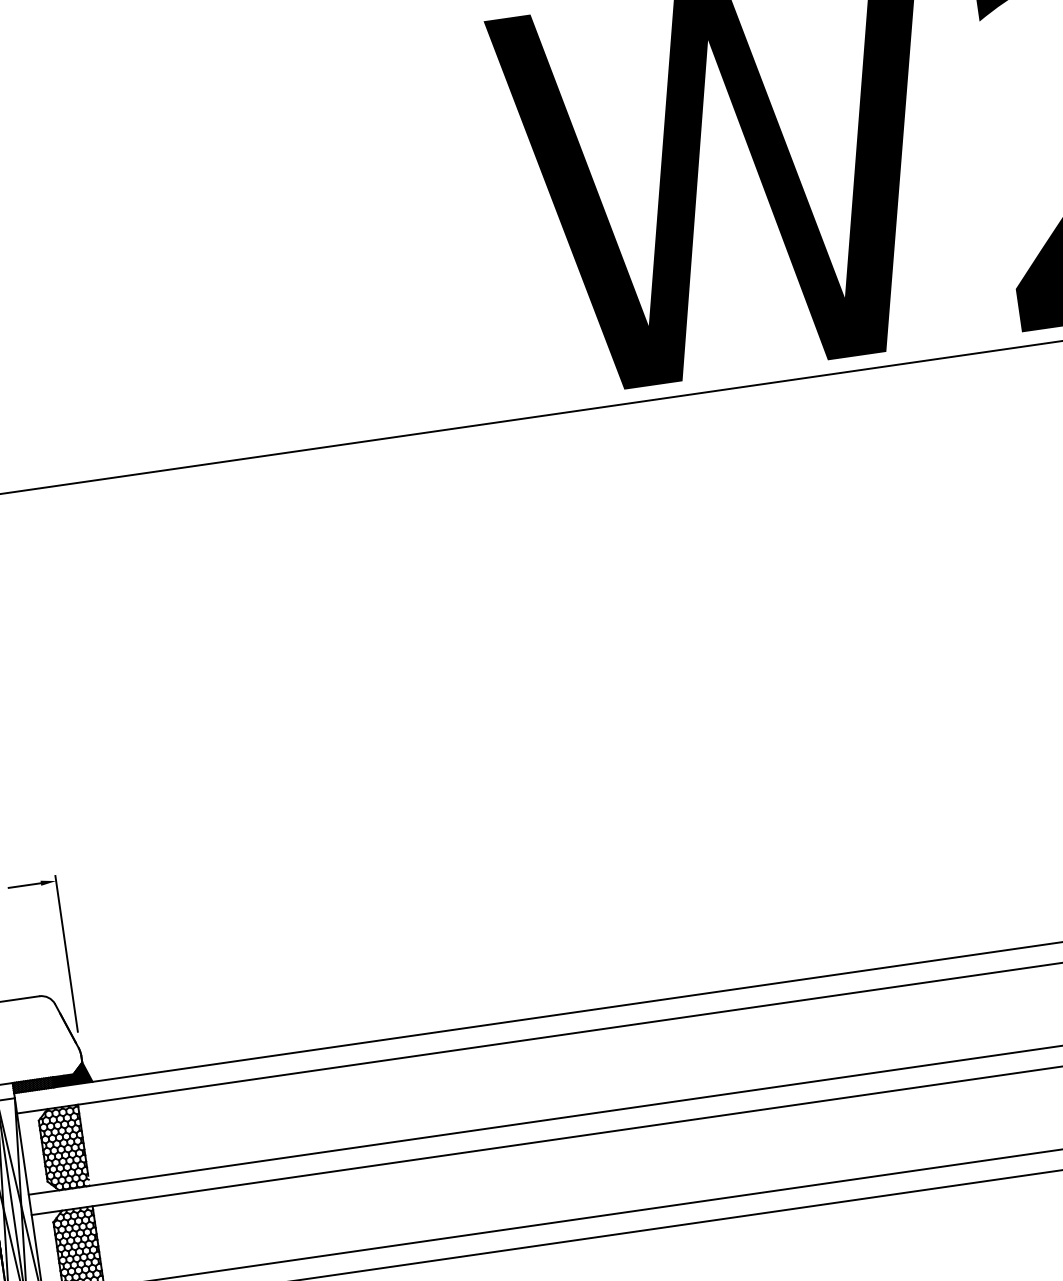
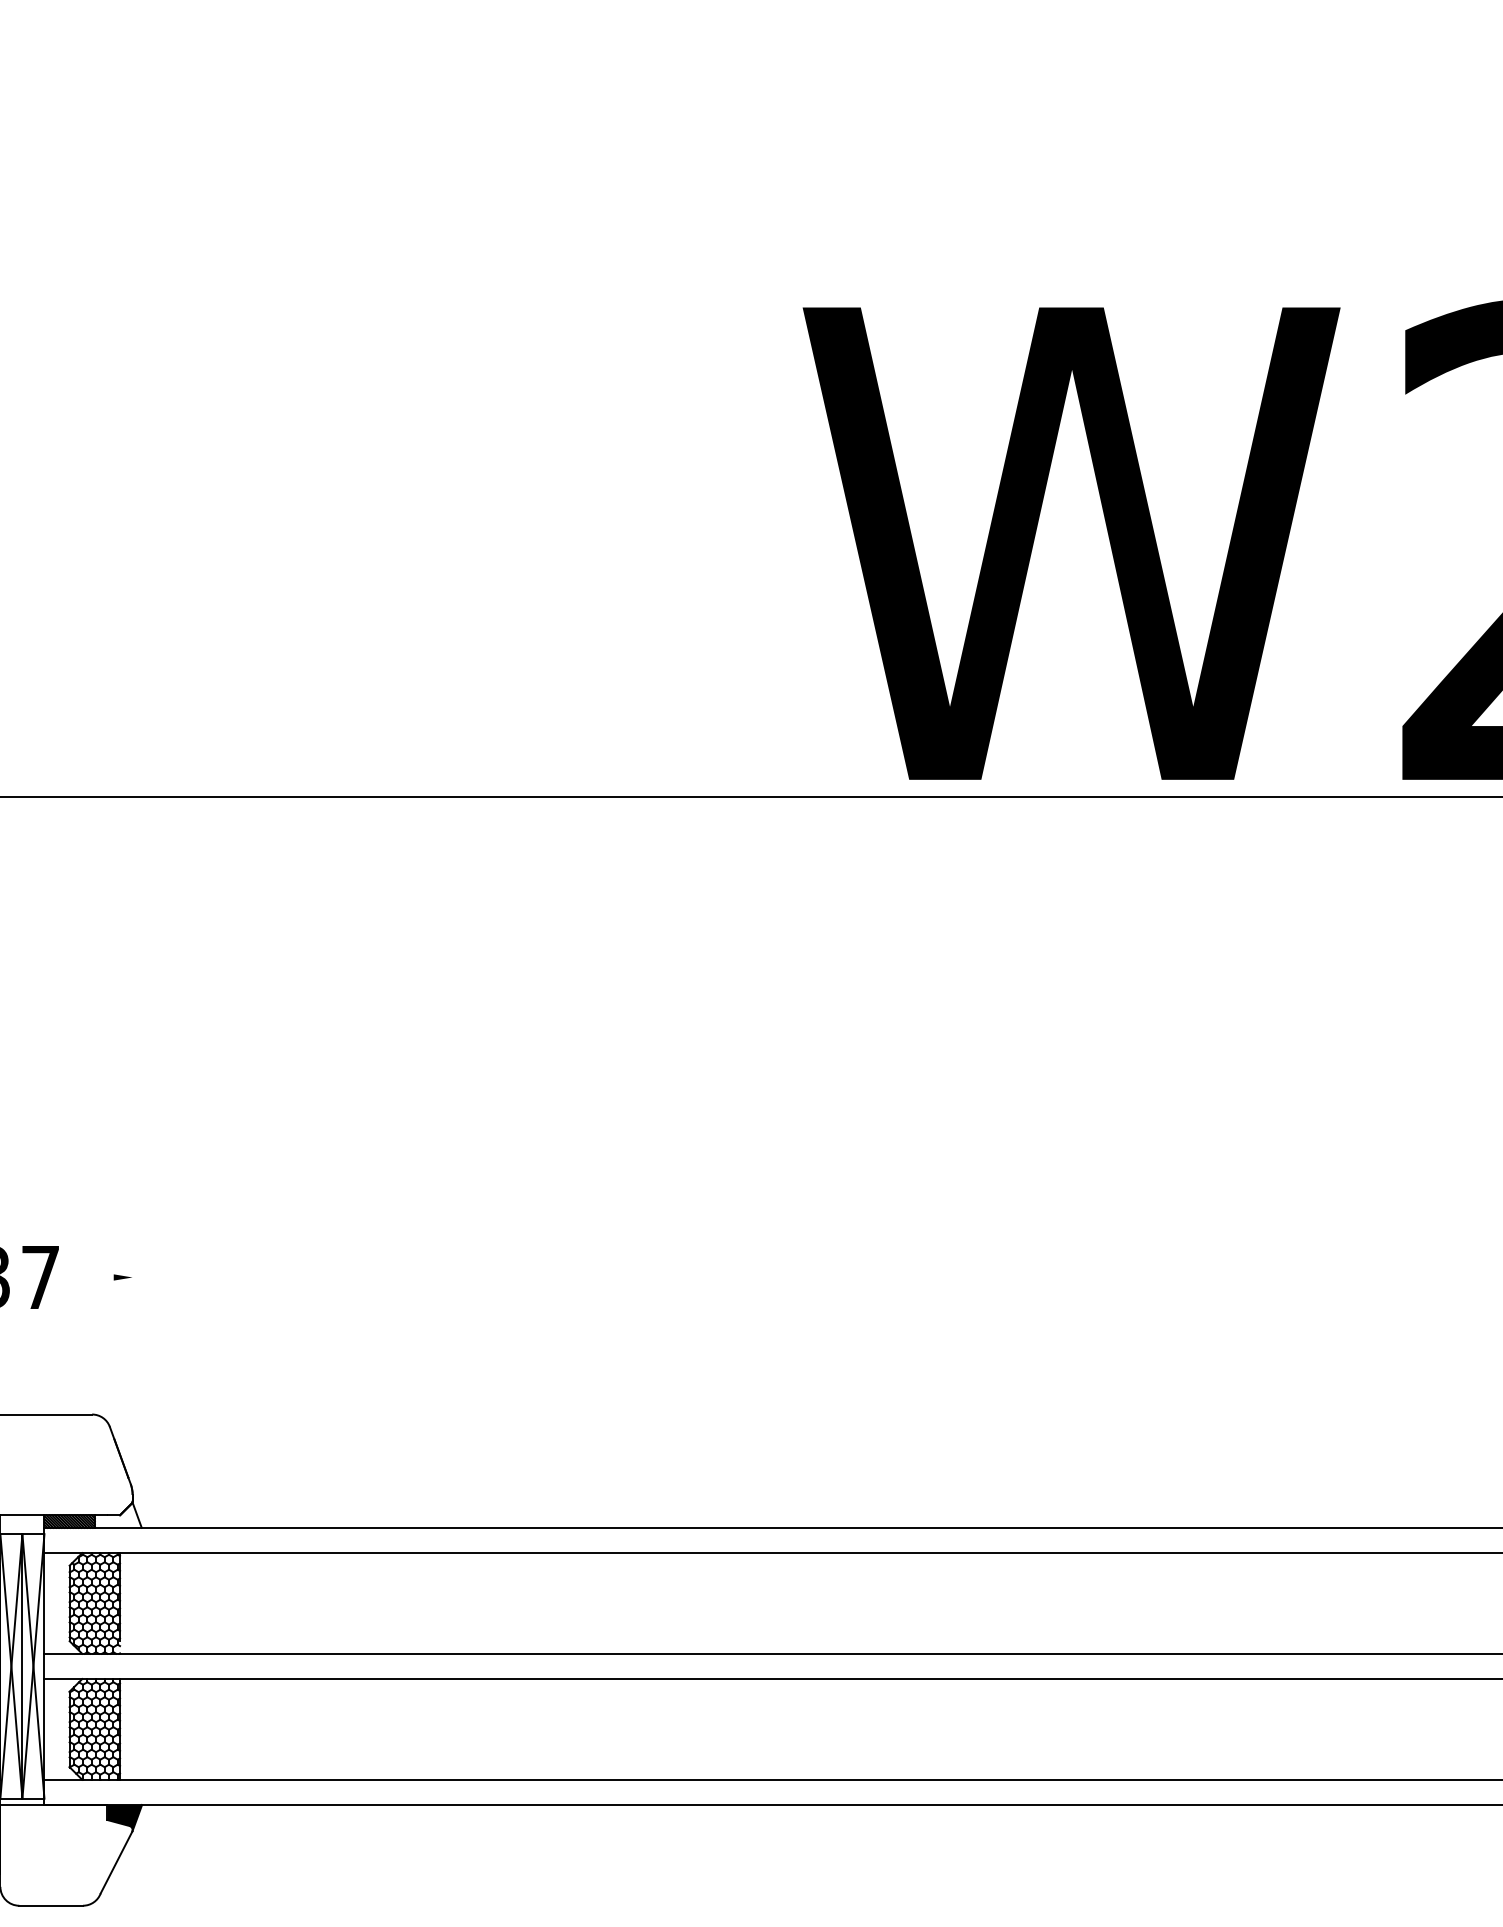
line: (24, 885) -> (93, 1277), removed
line: (66, 953) -> (132, 1367), removed
fill: (71, 1073) -> (117, 1514), removed

